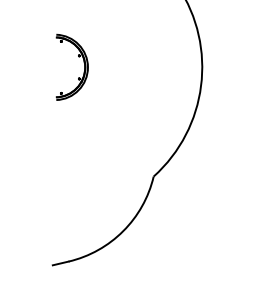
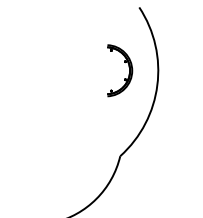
part: (78, 57) -> (124, 63), moved

